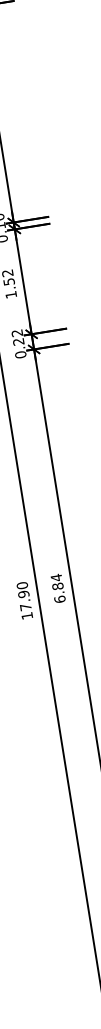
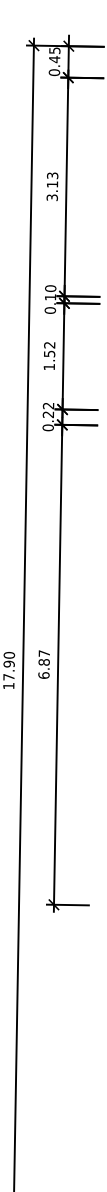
text: (55, 577) -> (43, 653), 6.84 -> 6.87

